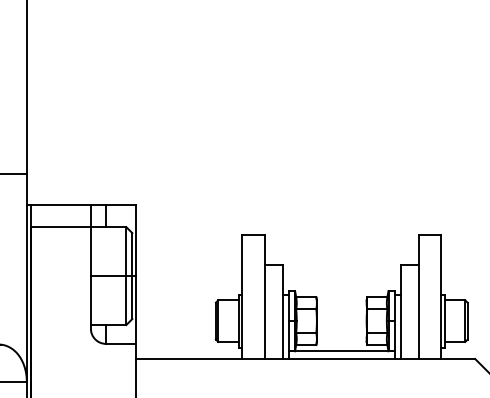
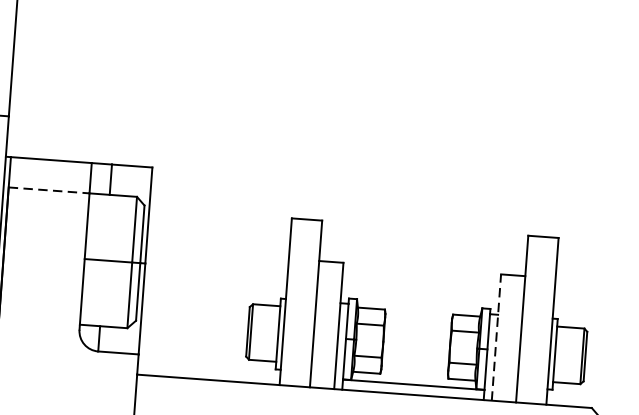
line: (61, 227) -> (50, 191), solid -> dashed
line: (400, 311) -> (496, 337), solid -> dashed

